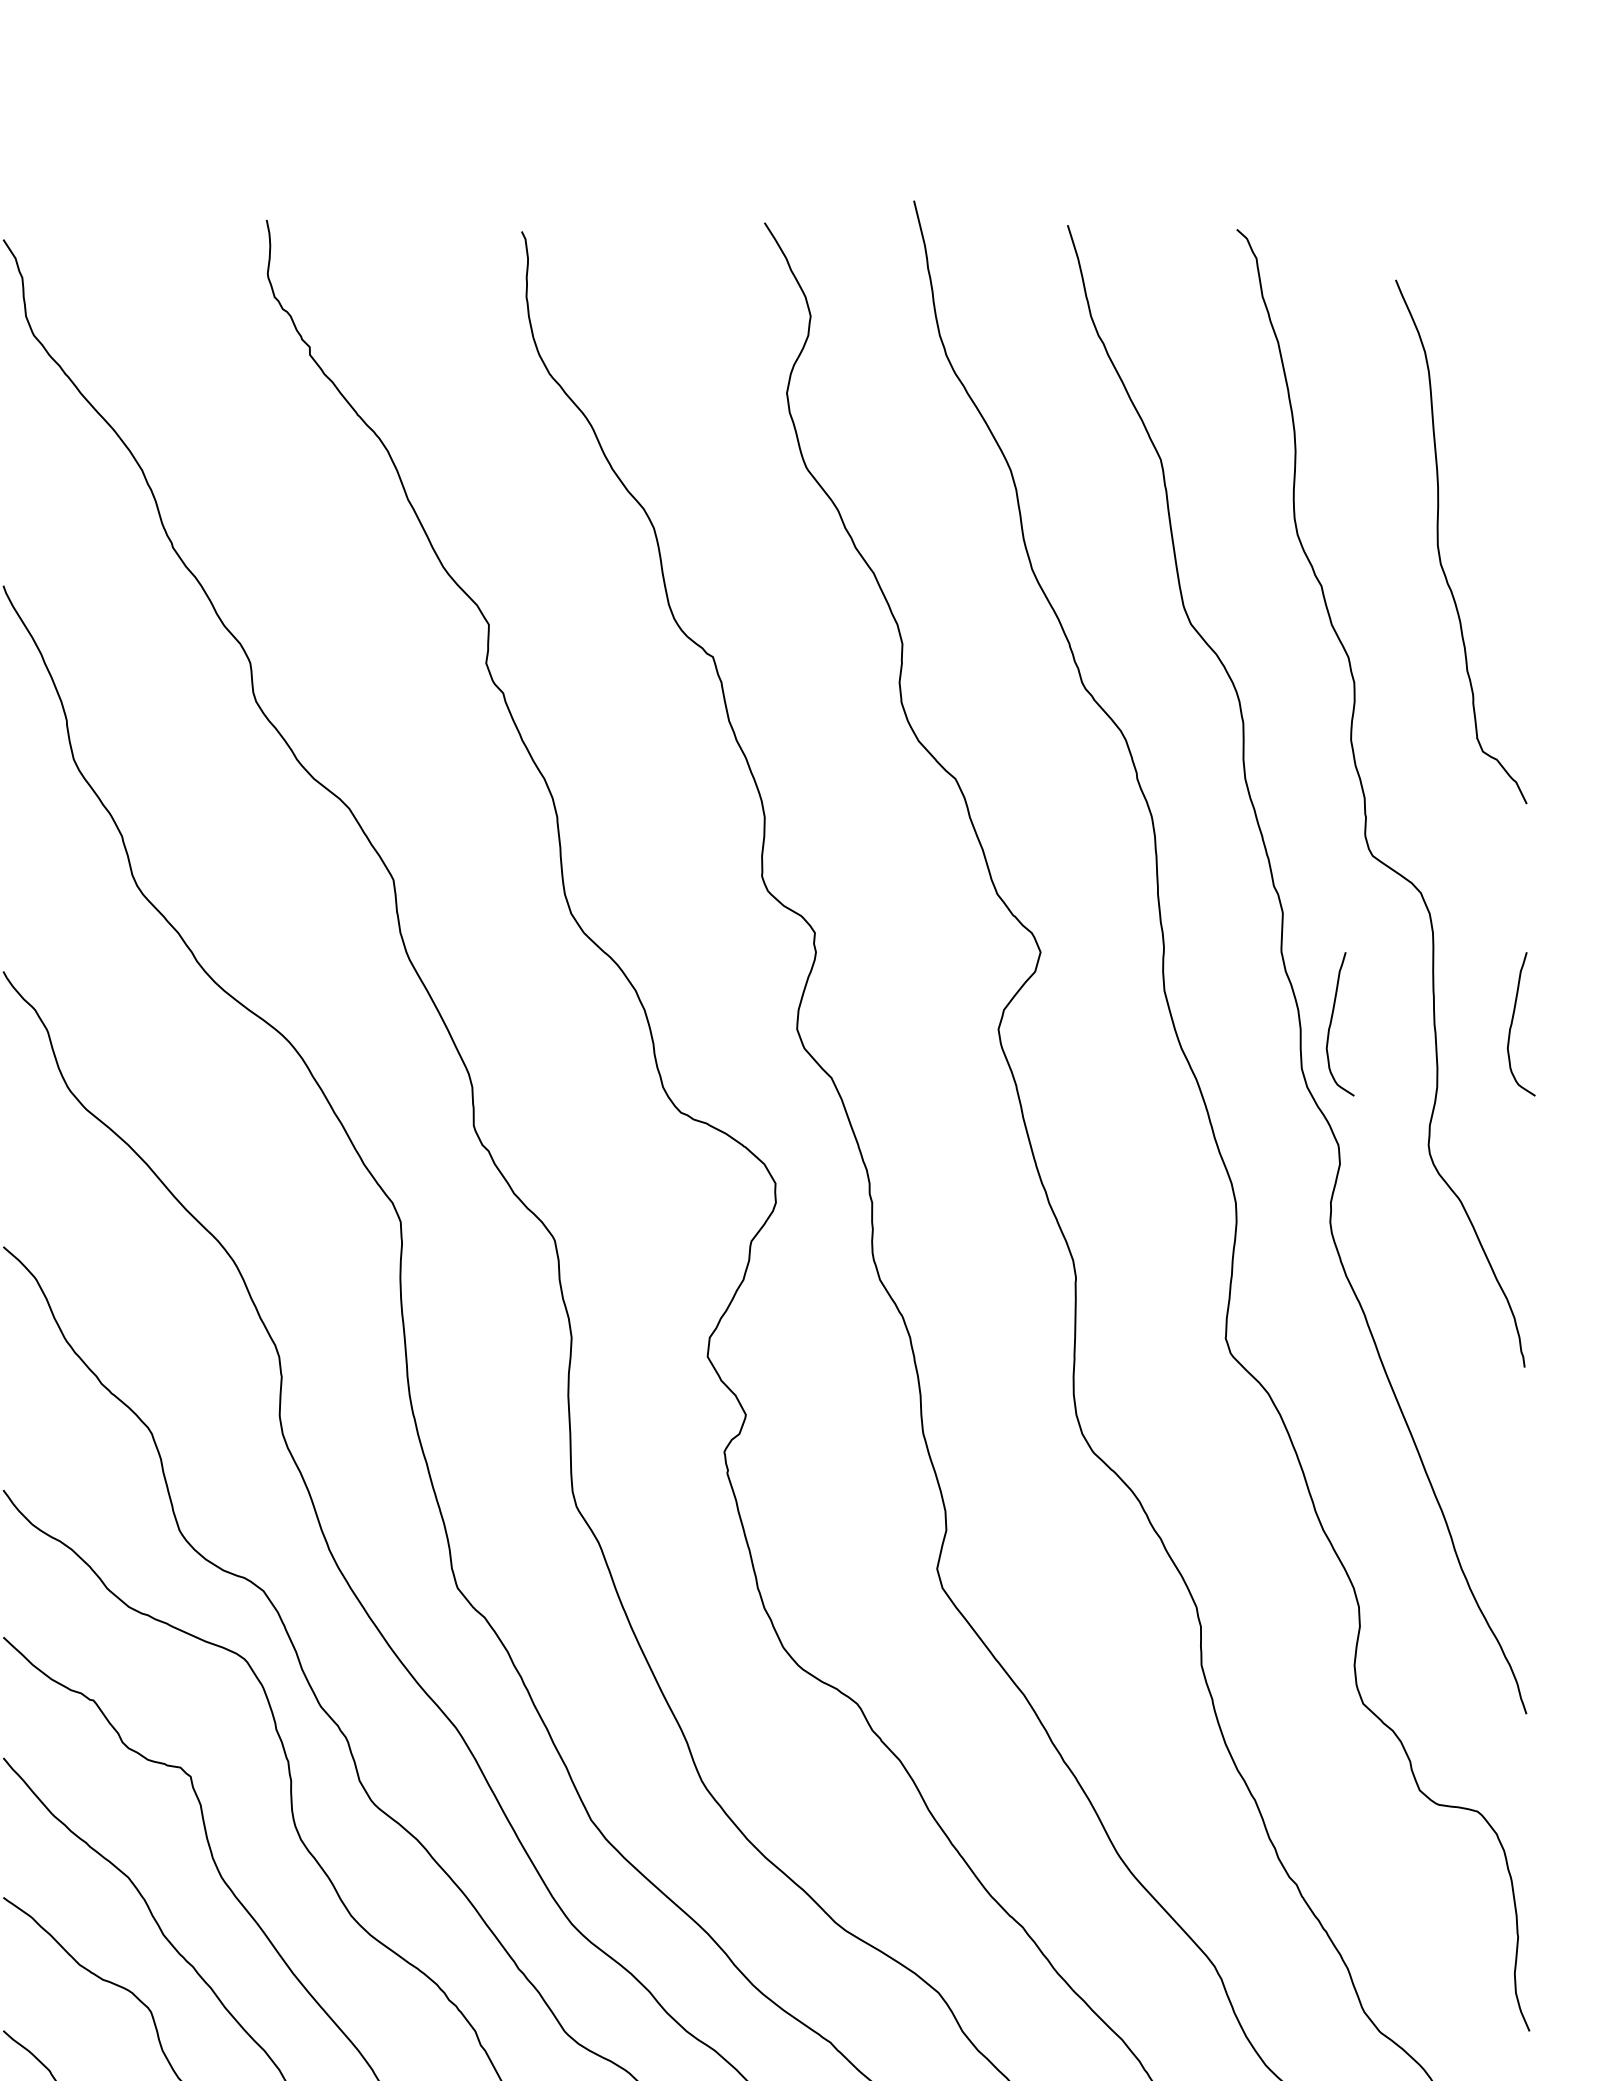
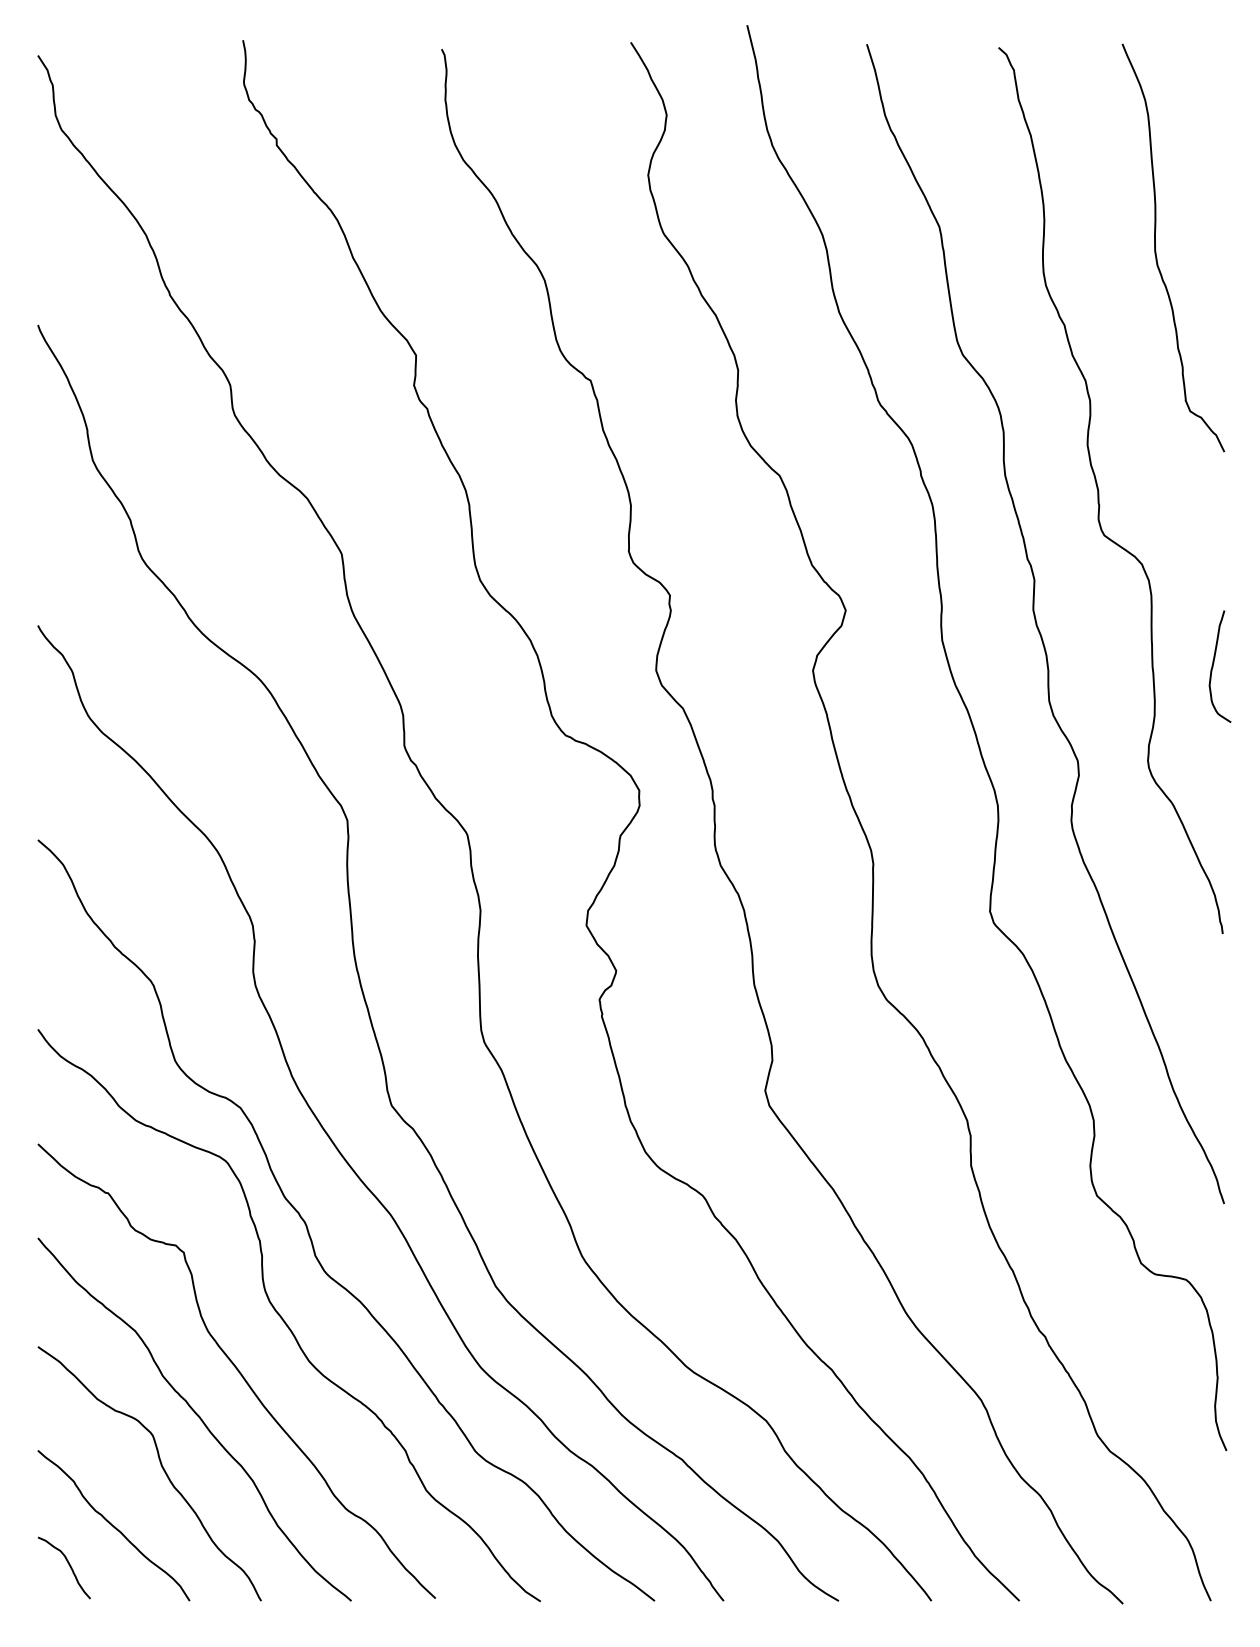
curve: (1439, 545) -> (1156, 250), moved
curve: (1332, 1020) -> (1073, 663), removed

